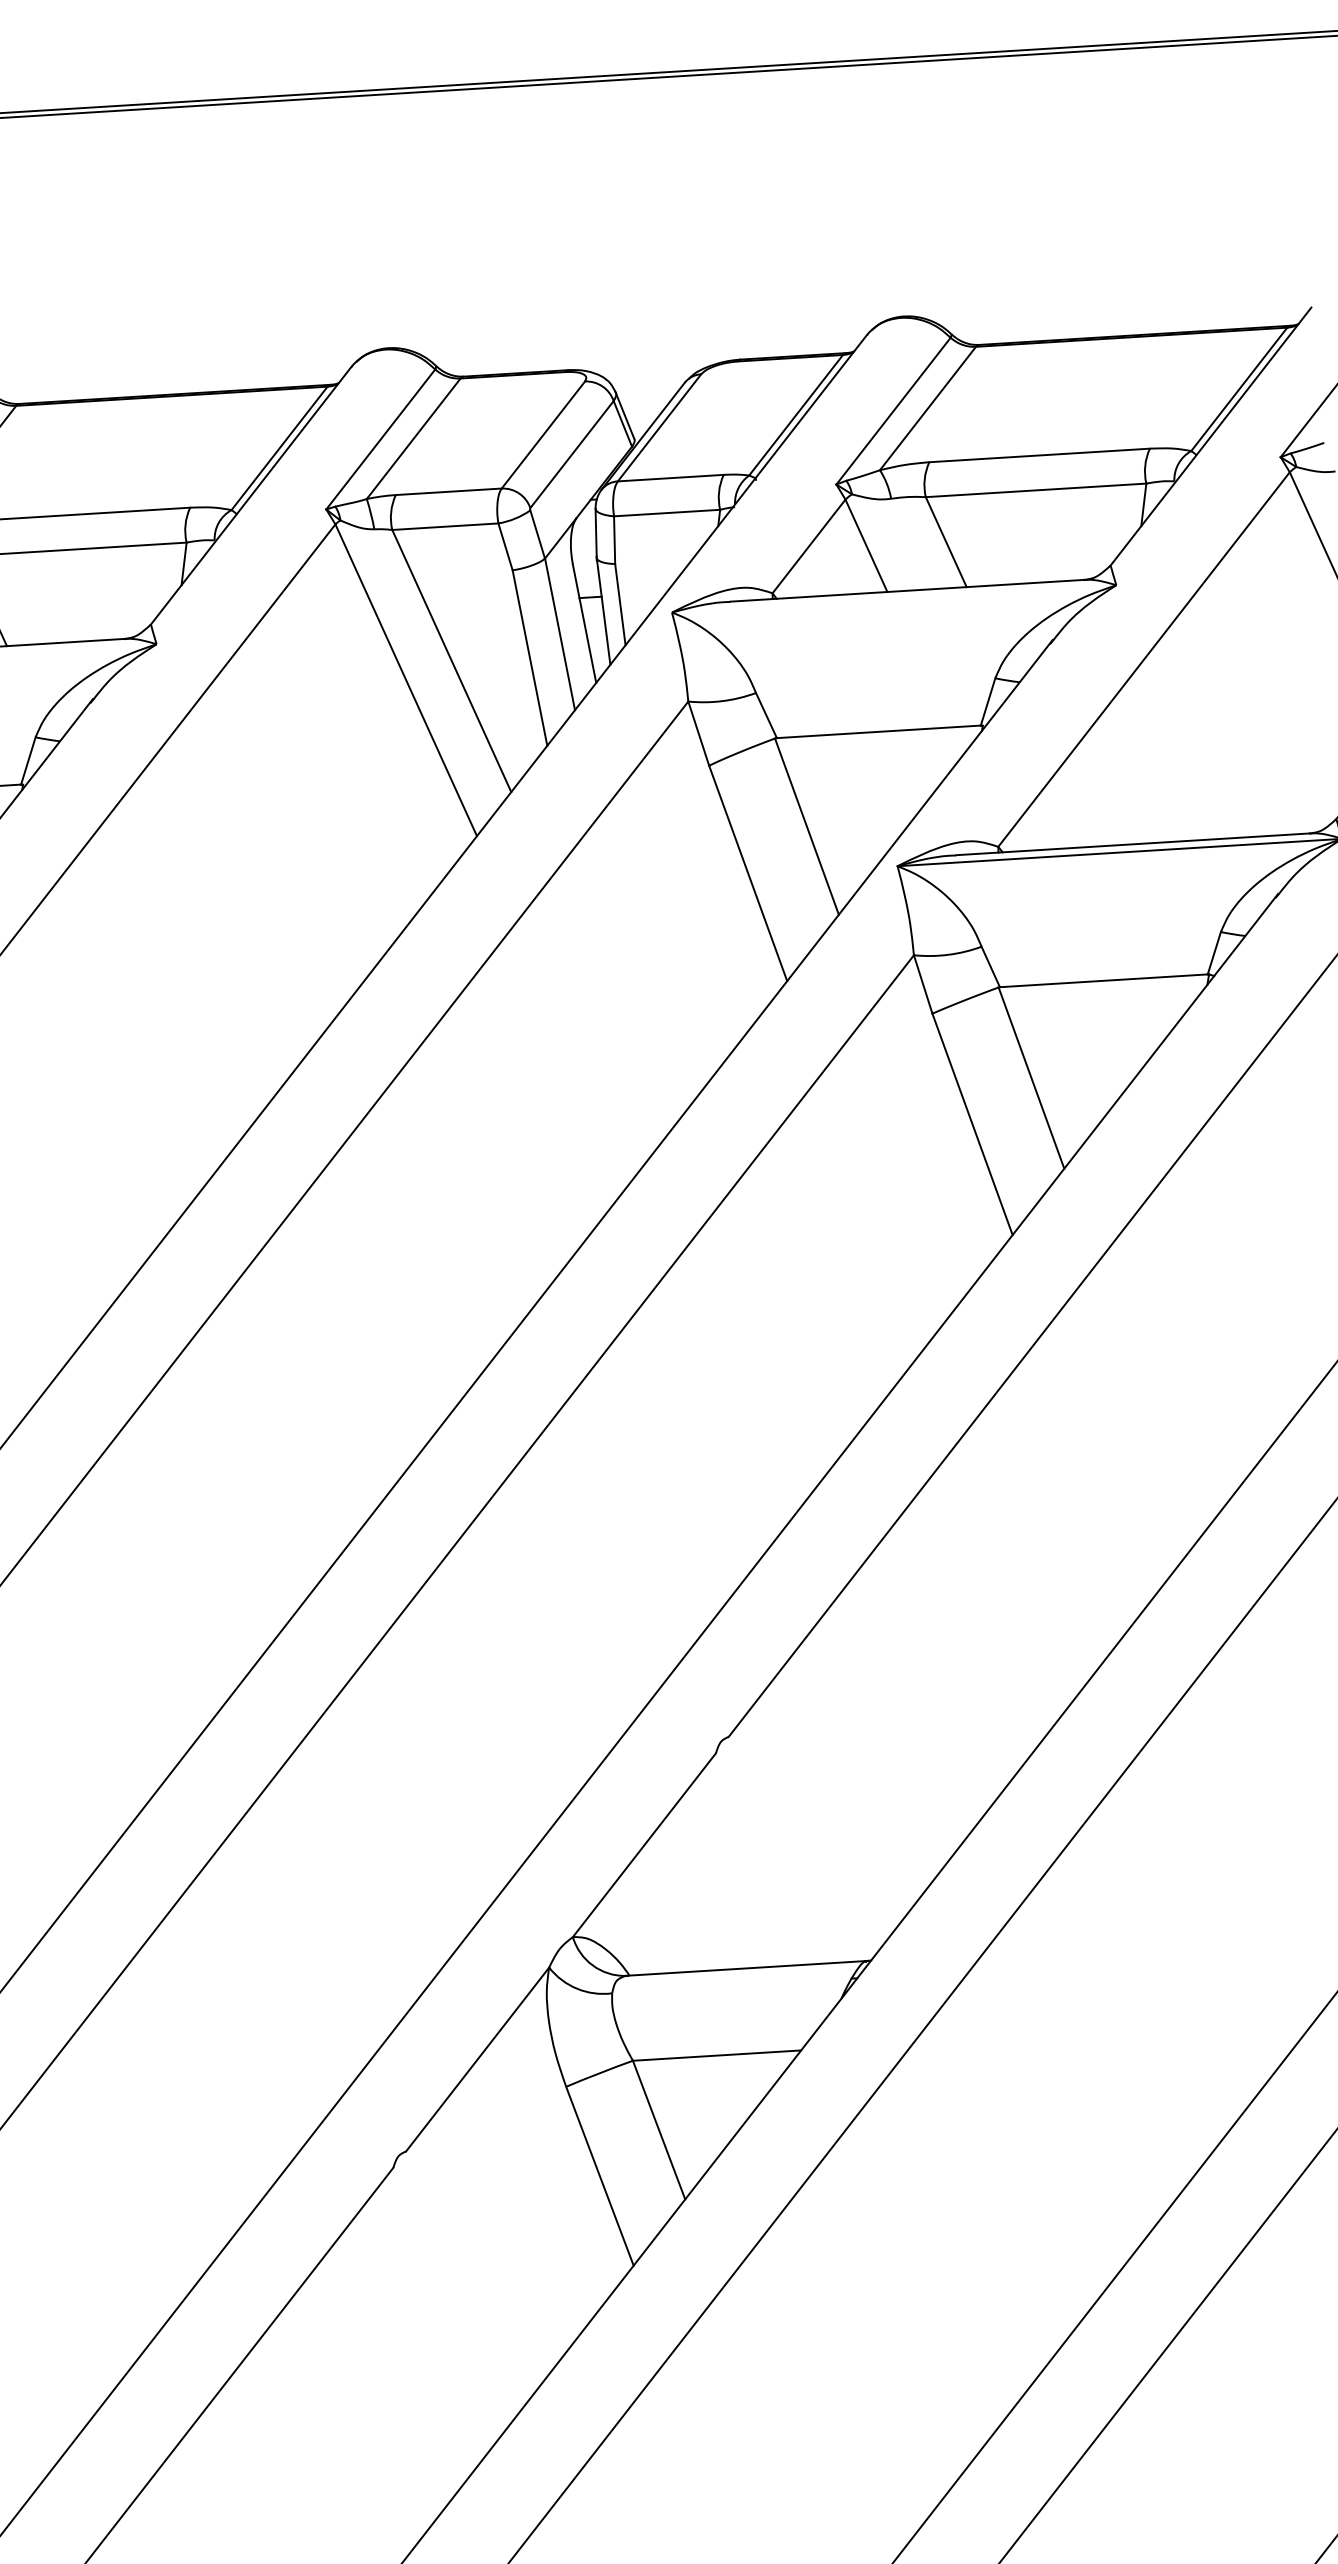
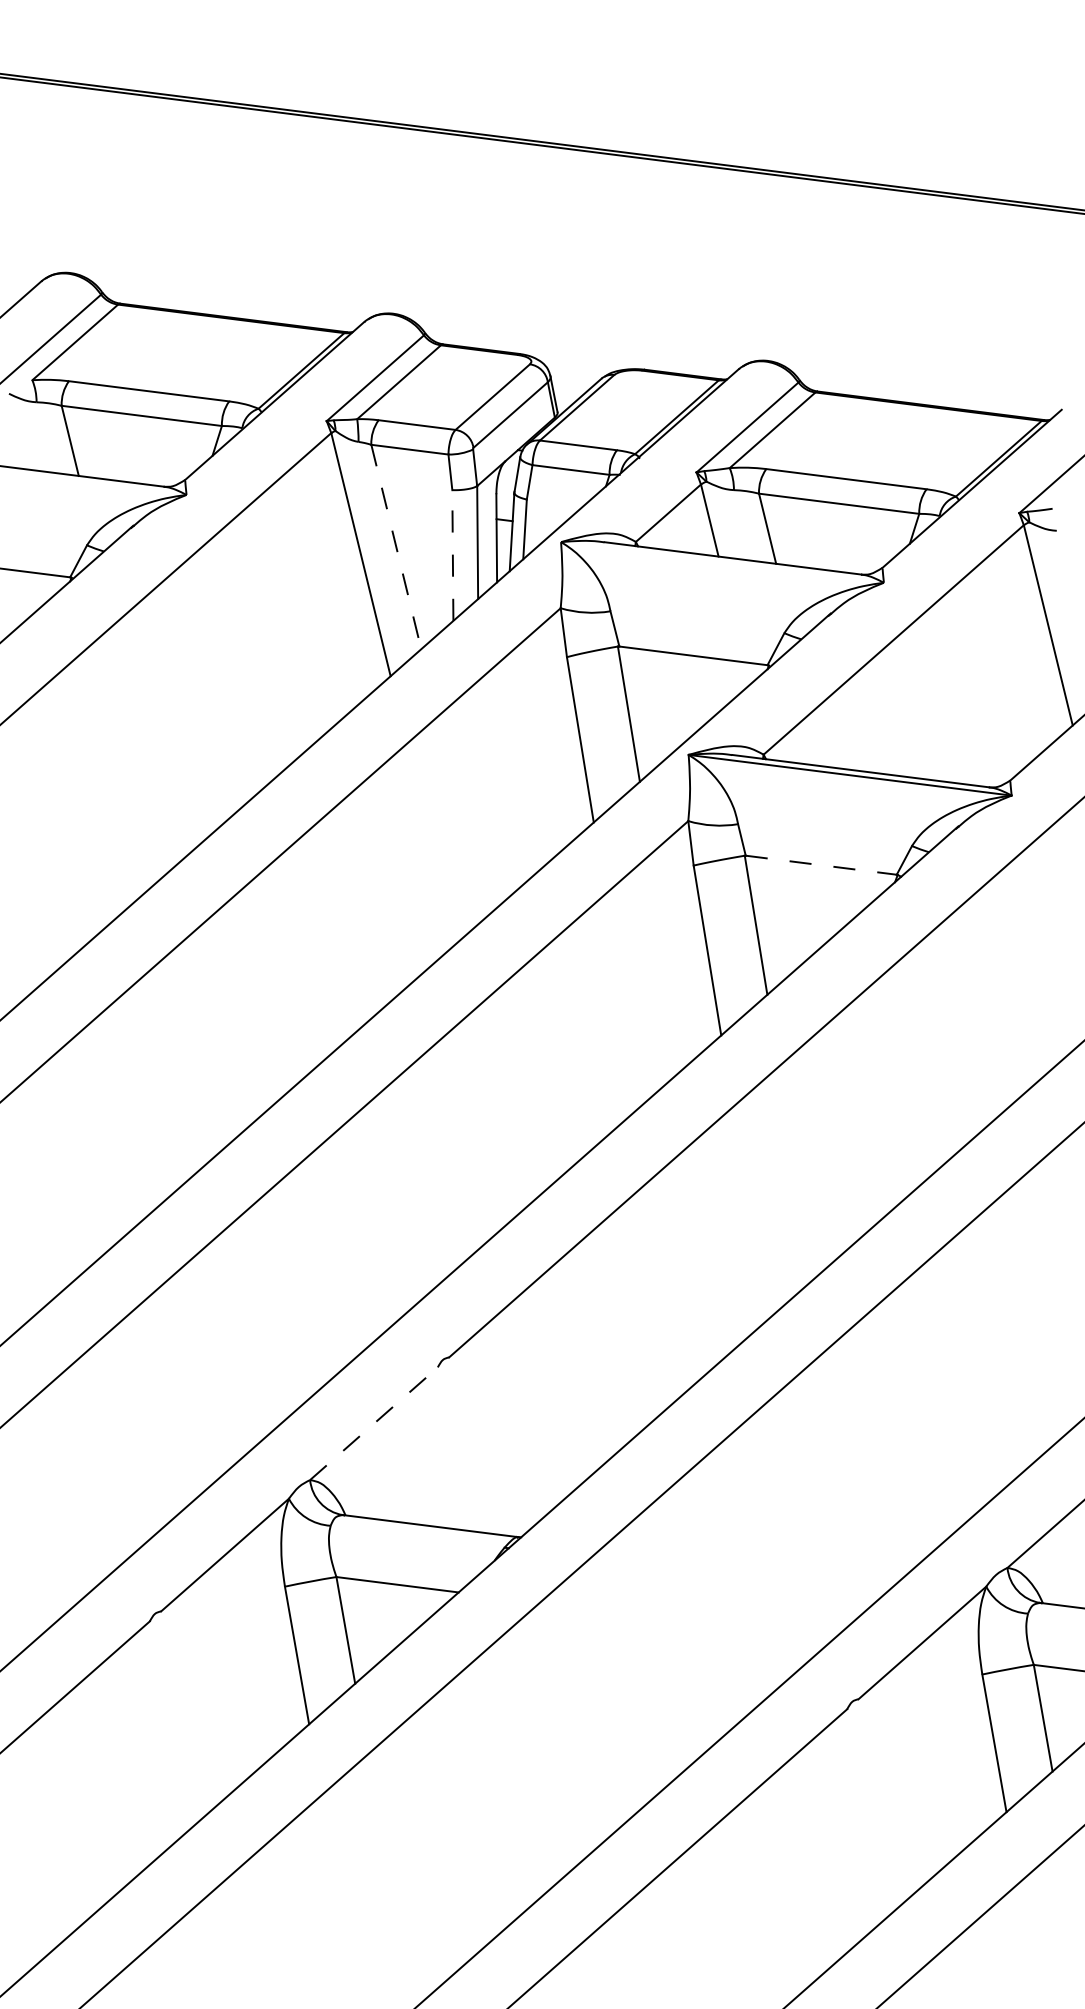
line: (529, 658) -> (452, 555), solid -> dashed
line: (452, 661) -> (396, 547), solid -> dashed
line: (1104, 981) -> (821, 865), solid -> dashed
line: (645, 1844) -> (374, 1423), solid -> dashed

